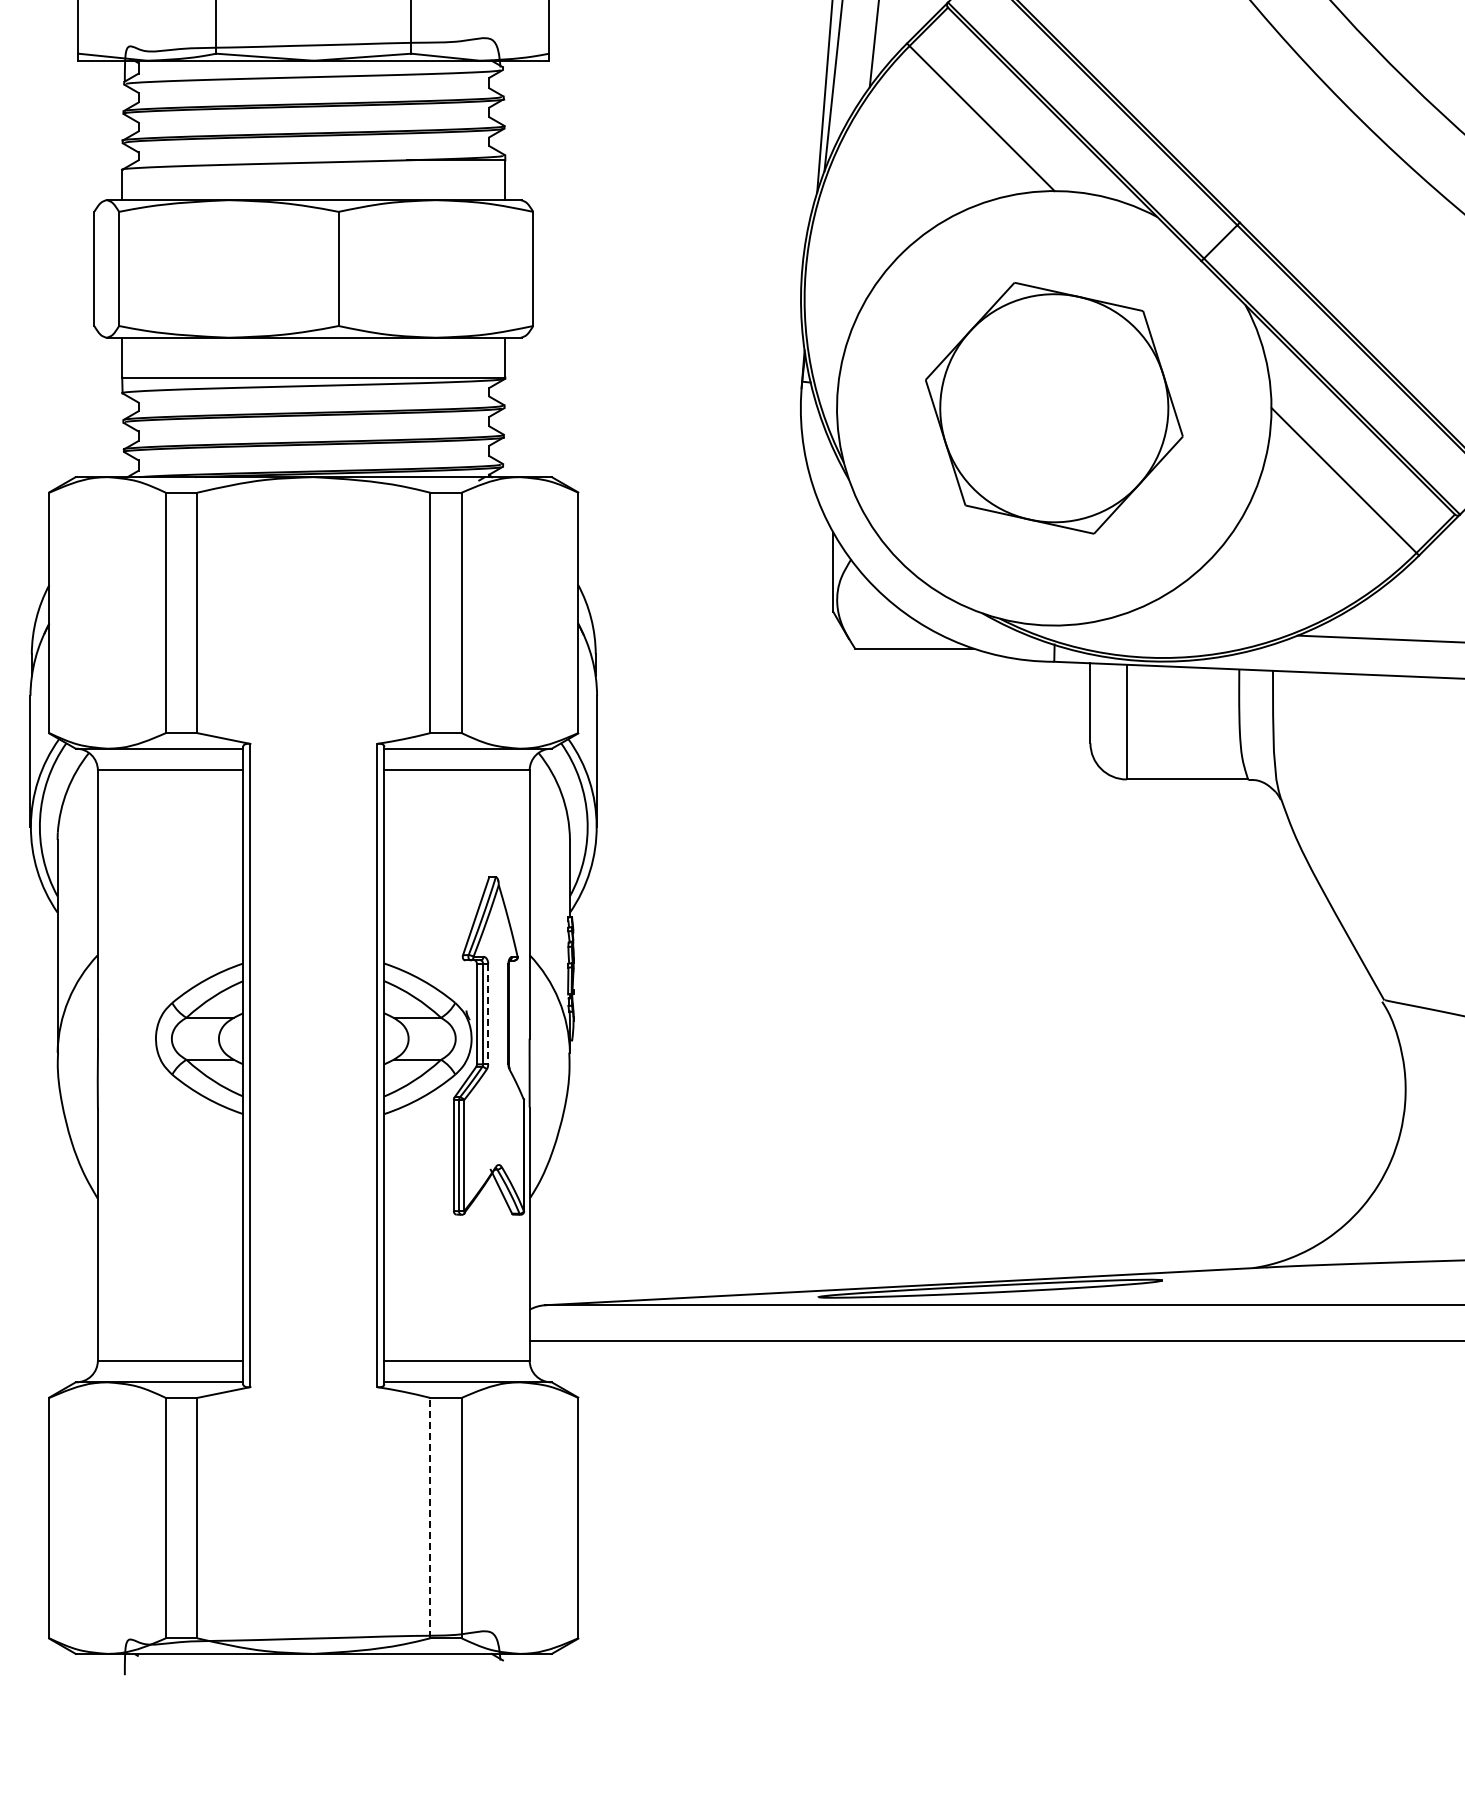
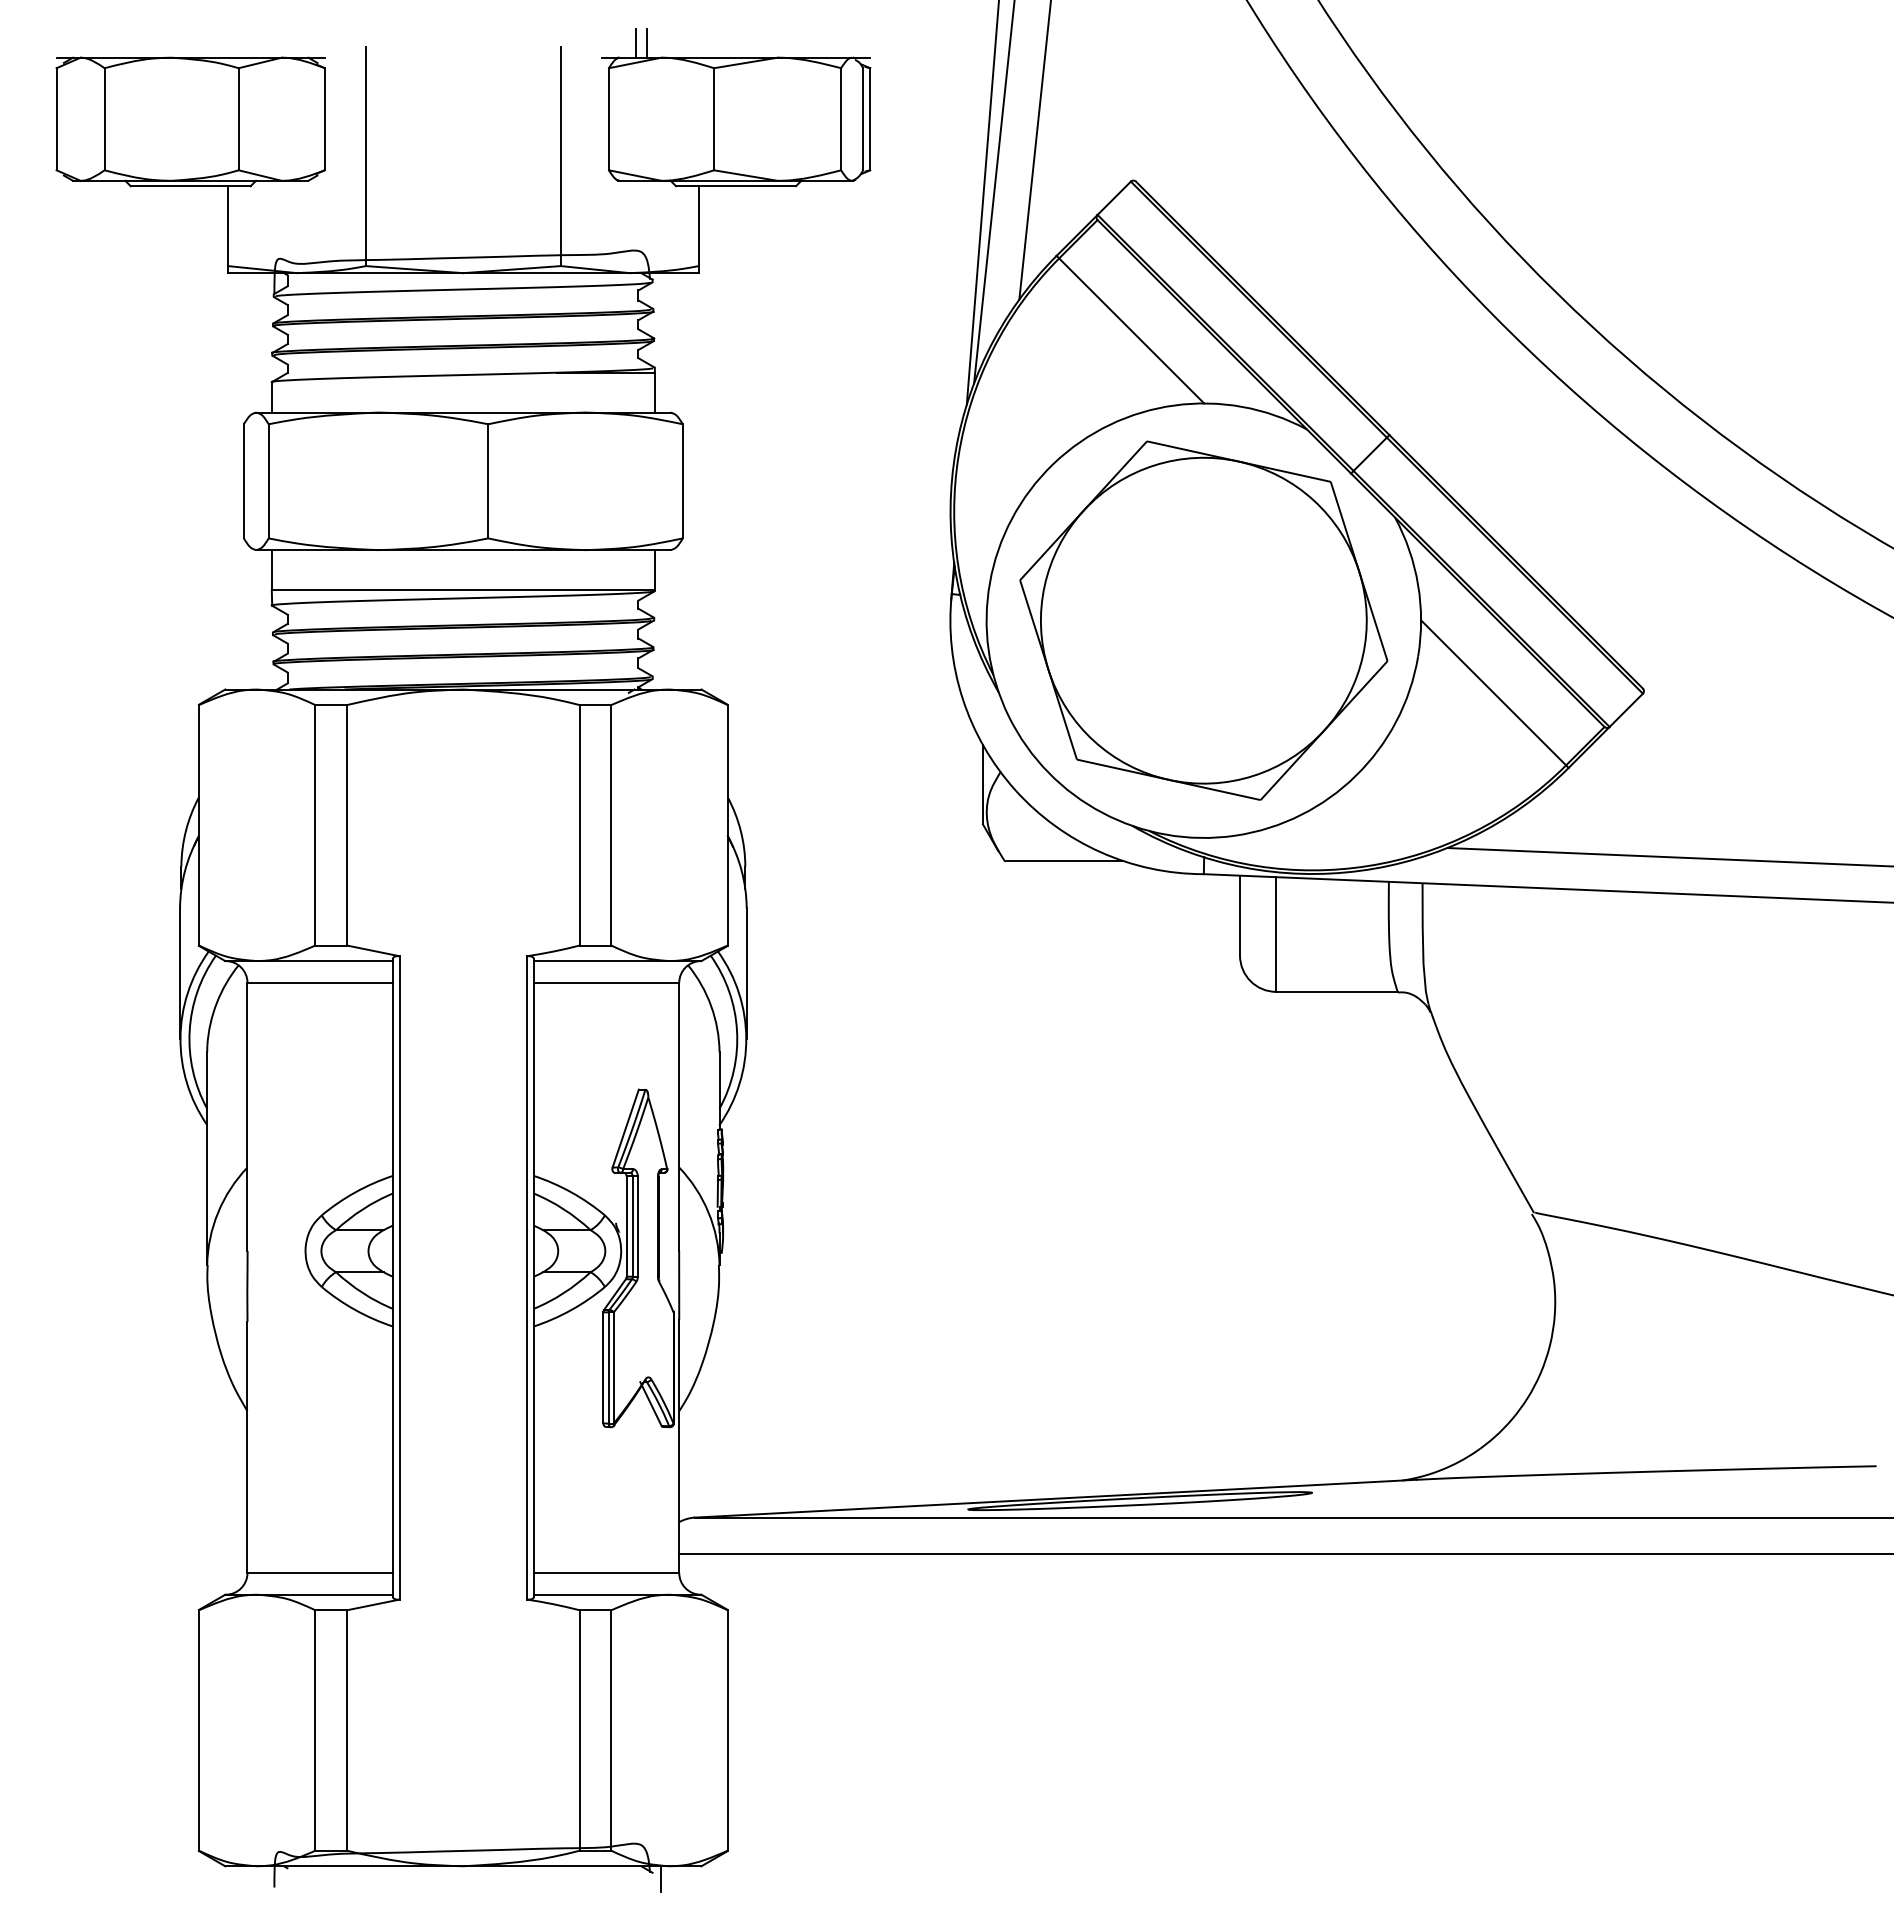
part: (1053, 408) -> (1203, 620), size x1.43
line: (487, 1015) -> (637, 1227), dashed -> solid
line: (429, 1518) -> (579, 1730), dashed -> solid
line: (510, 1667) -> (660, 1879), added

